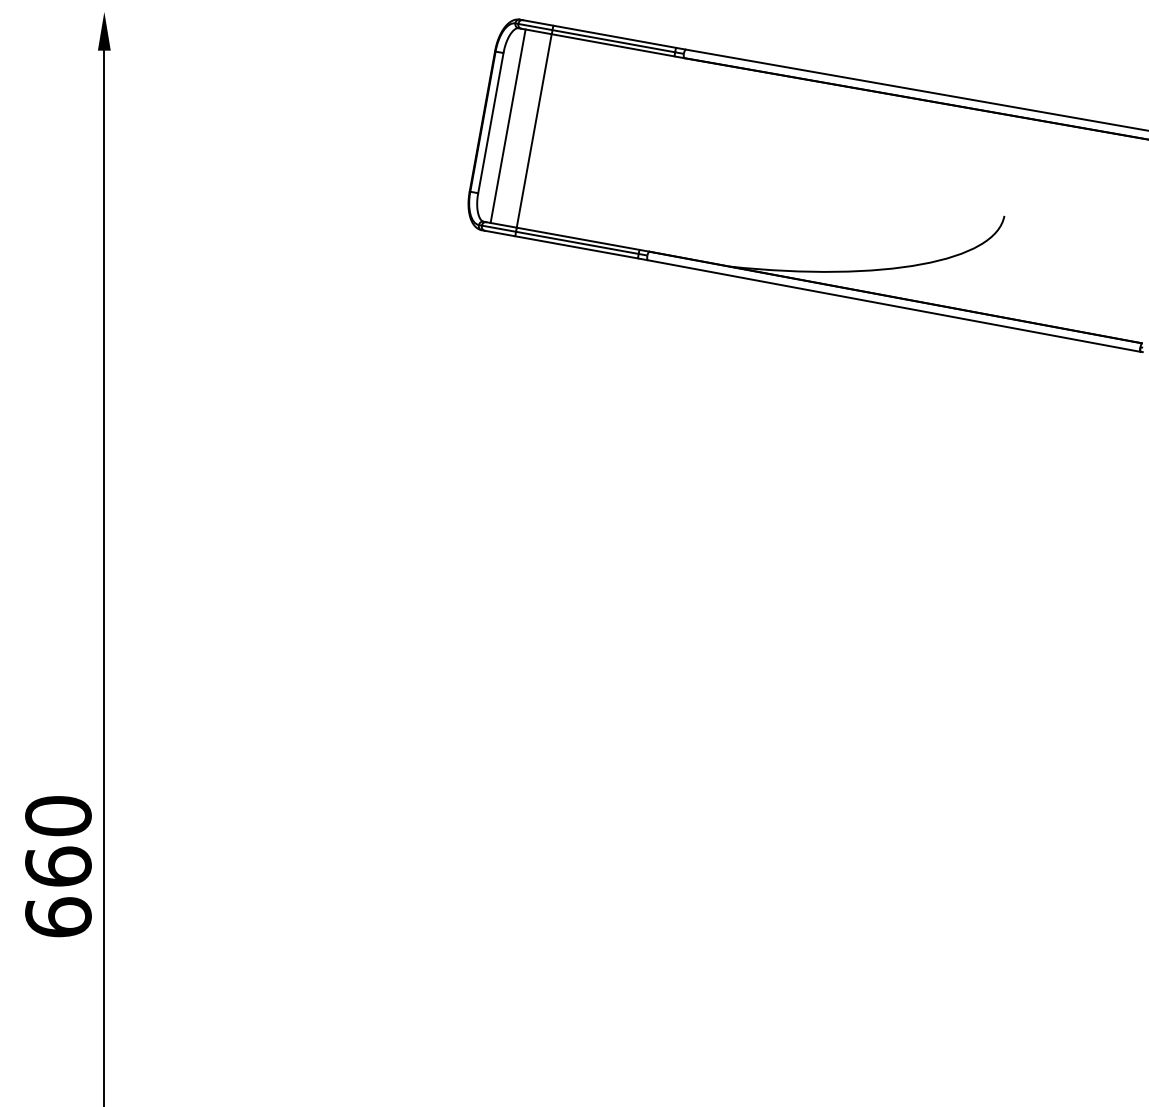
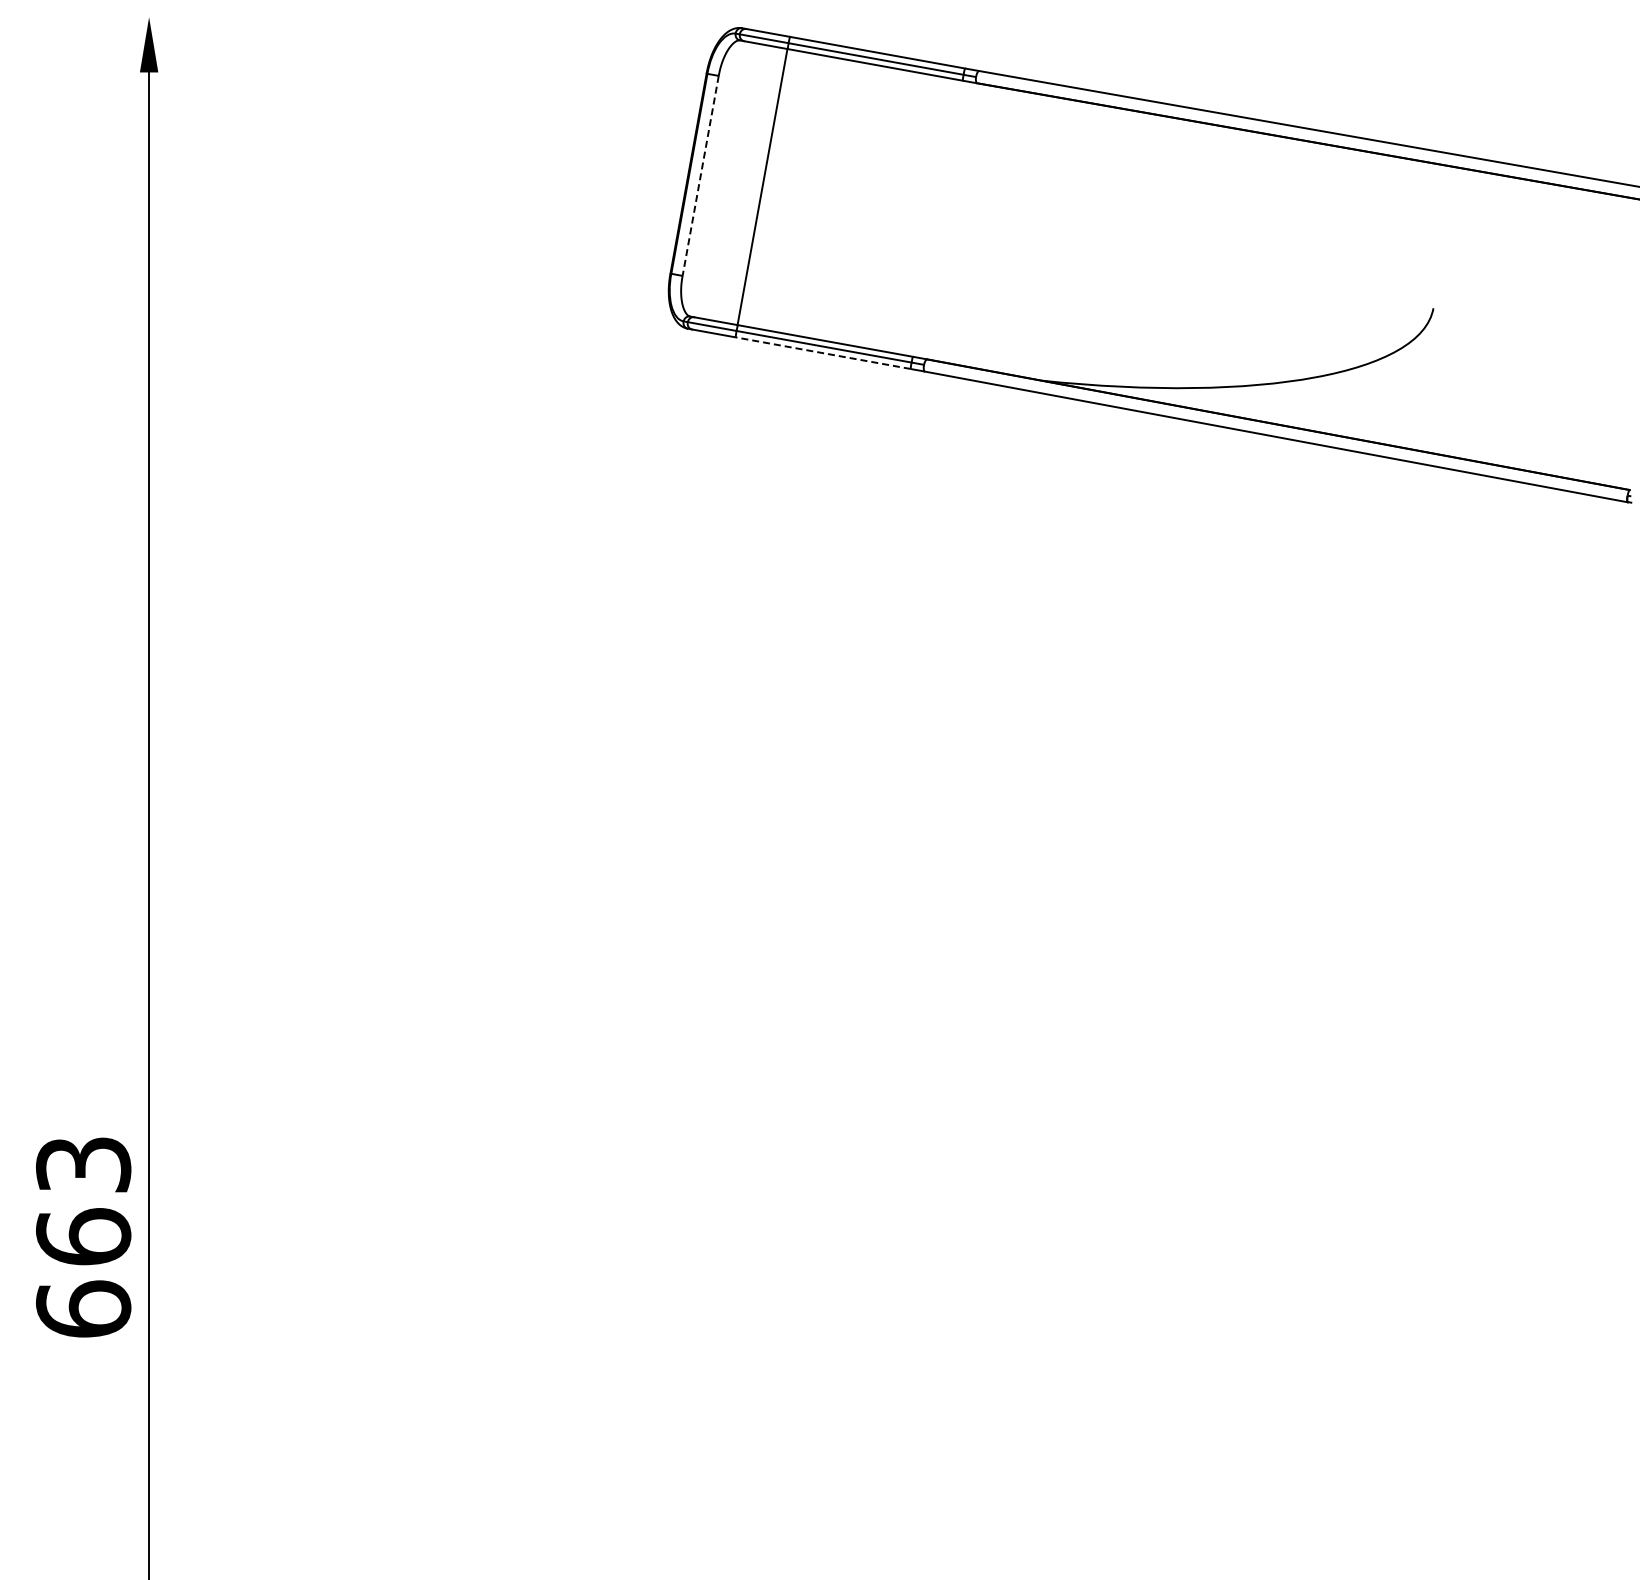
line: (490, 122) -> (700, 175), solid -> dashed
line: (508, 126) -> (725, 180), removed
line: (576, 247) -> (823, 353), solid -> dashed
text: (58, 815) -> (83, 1164), 660 -> 663

